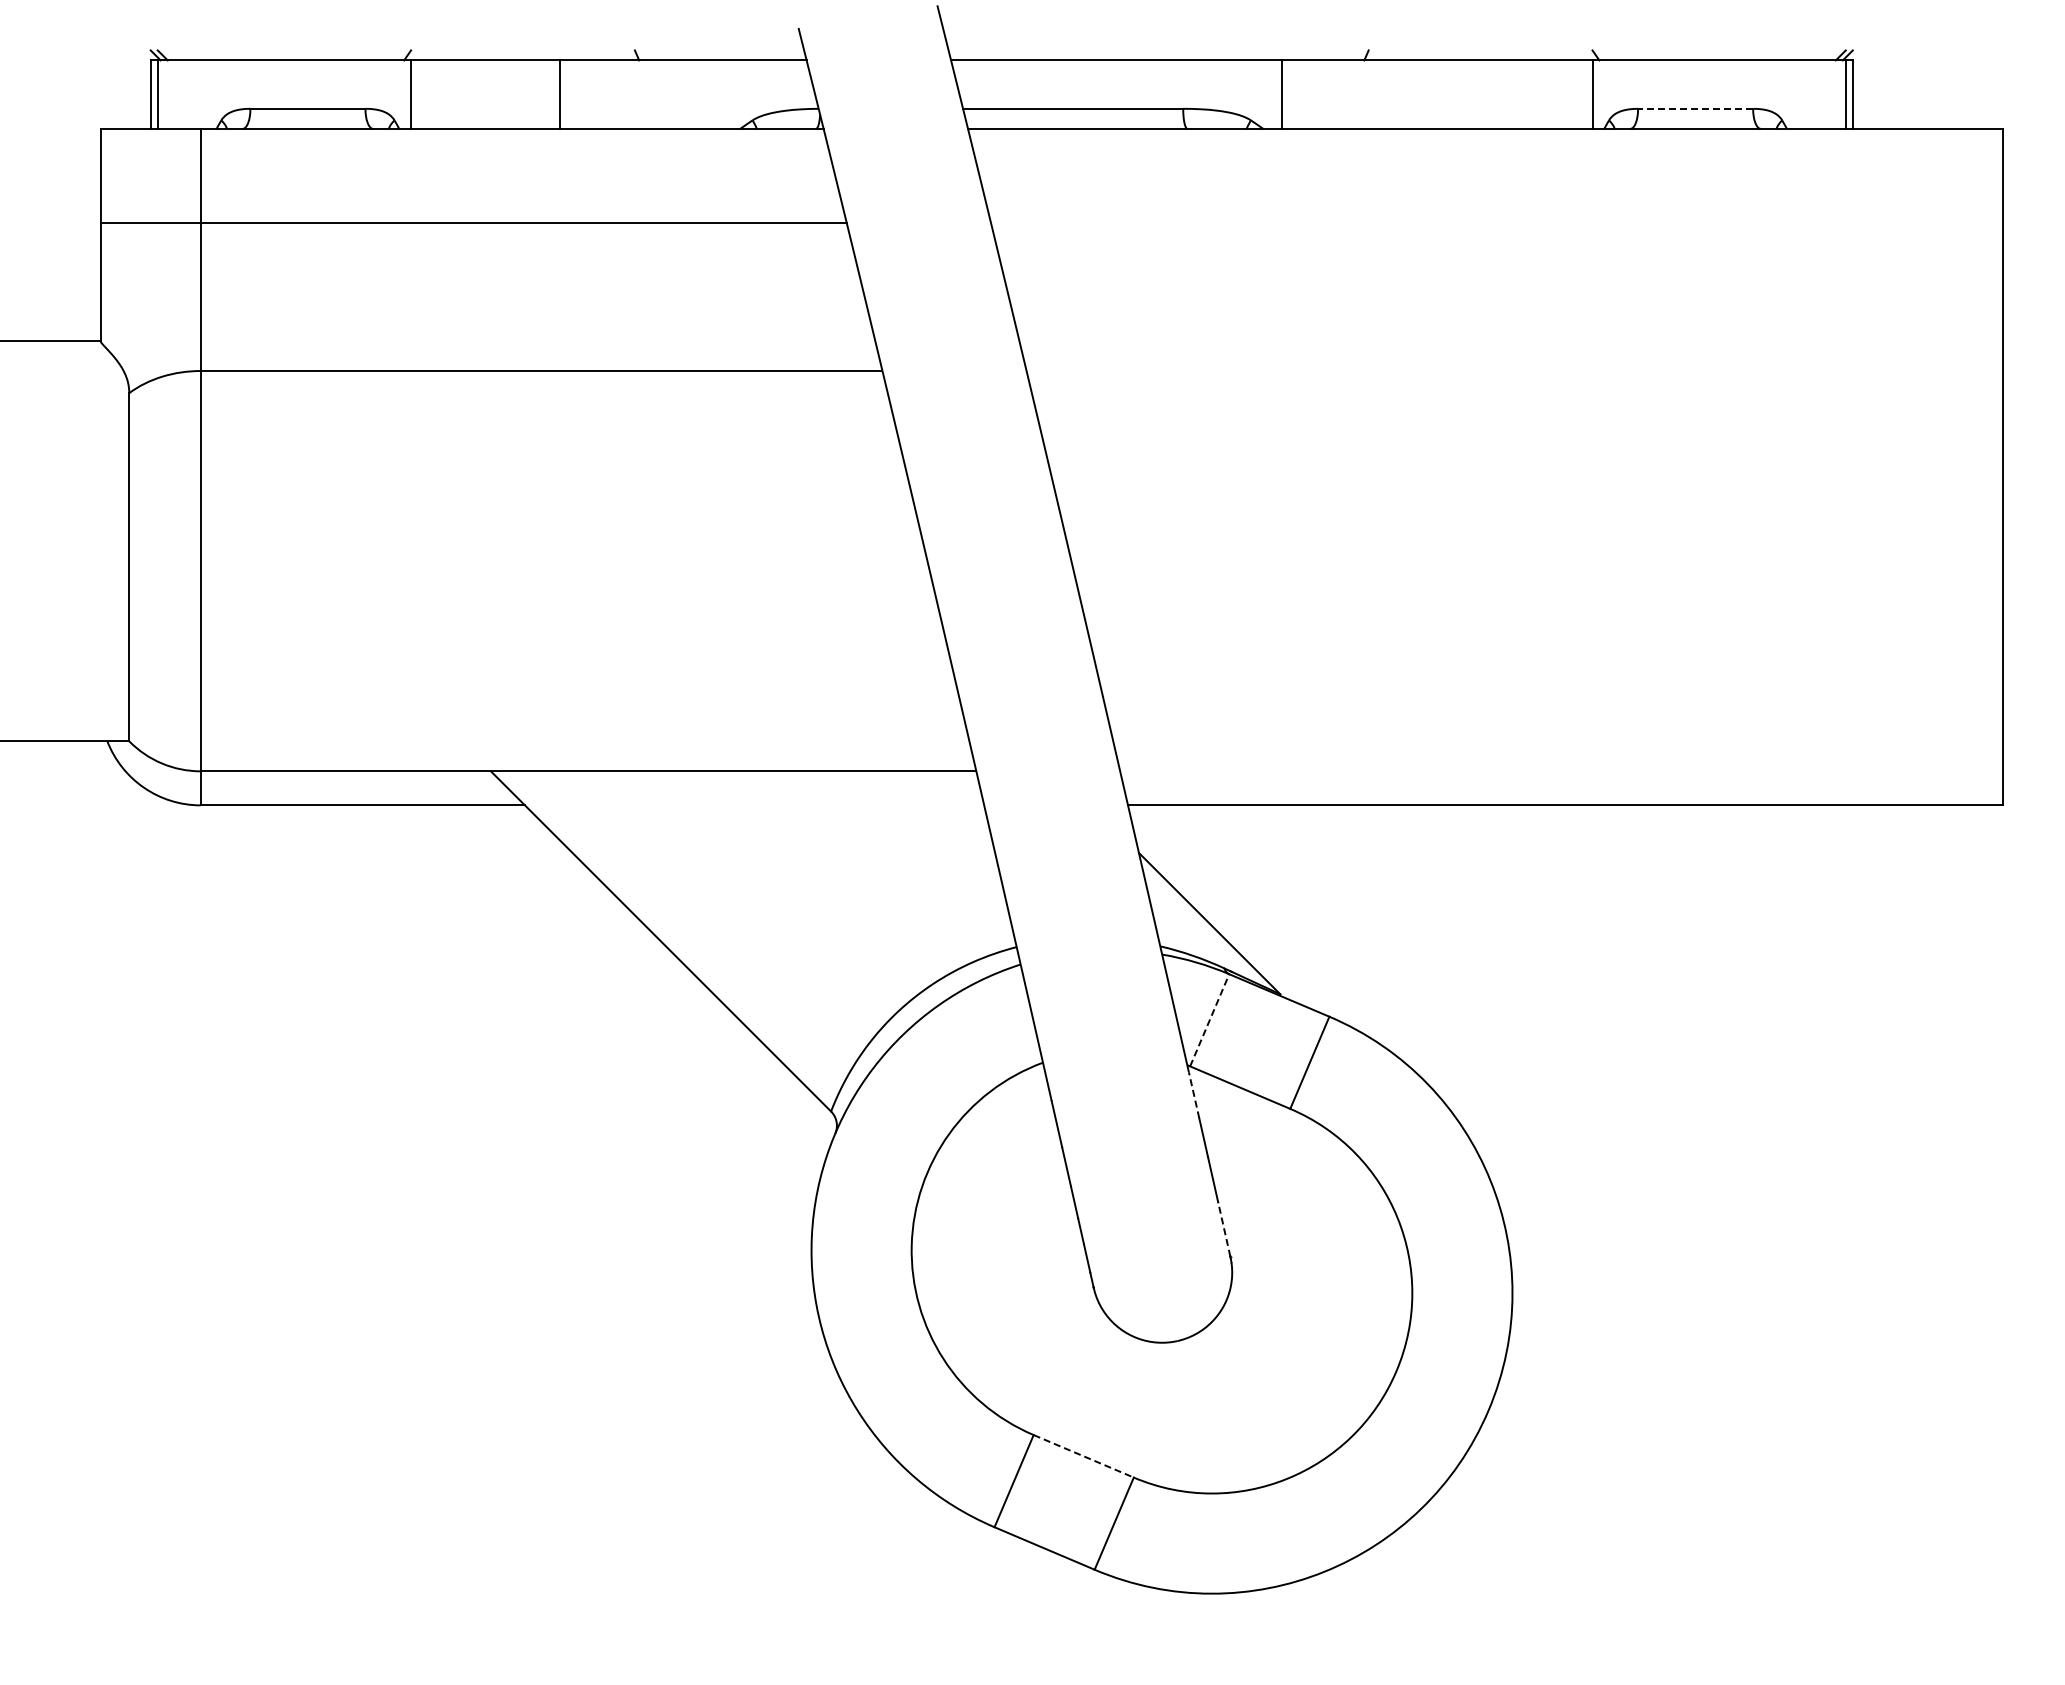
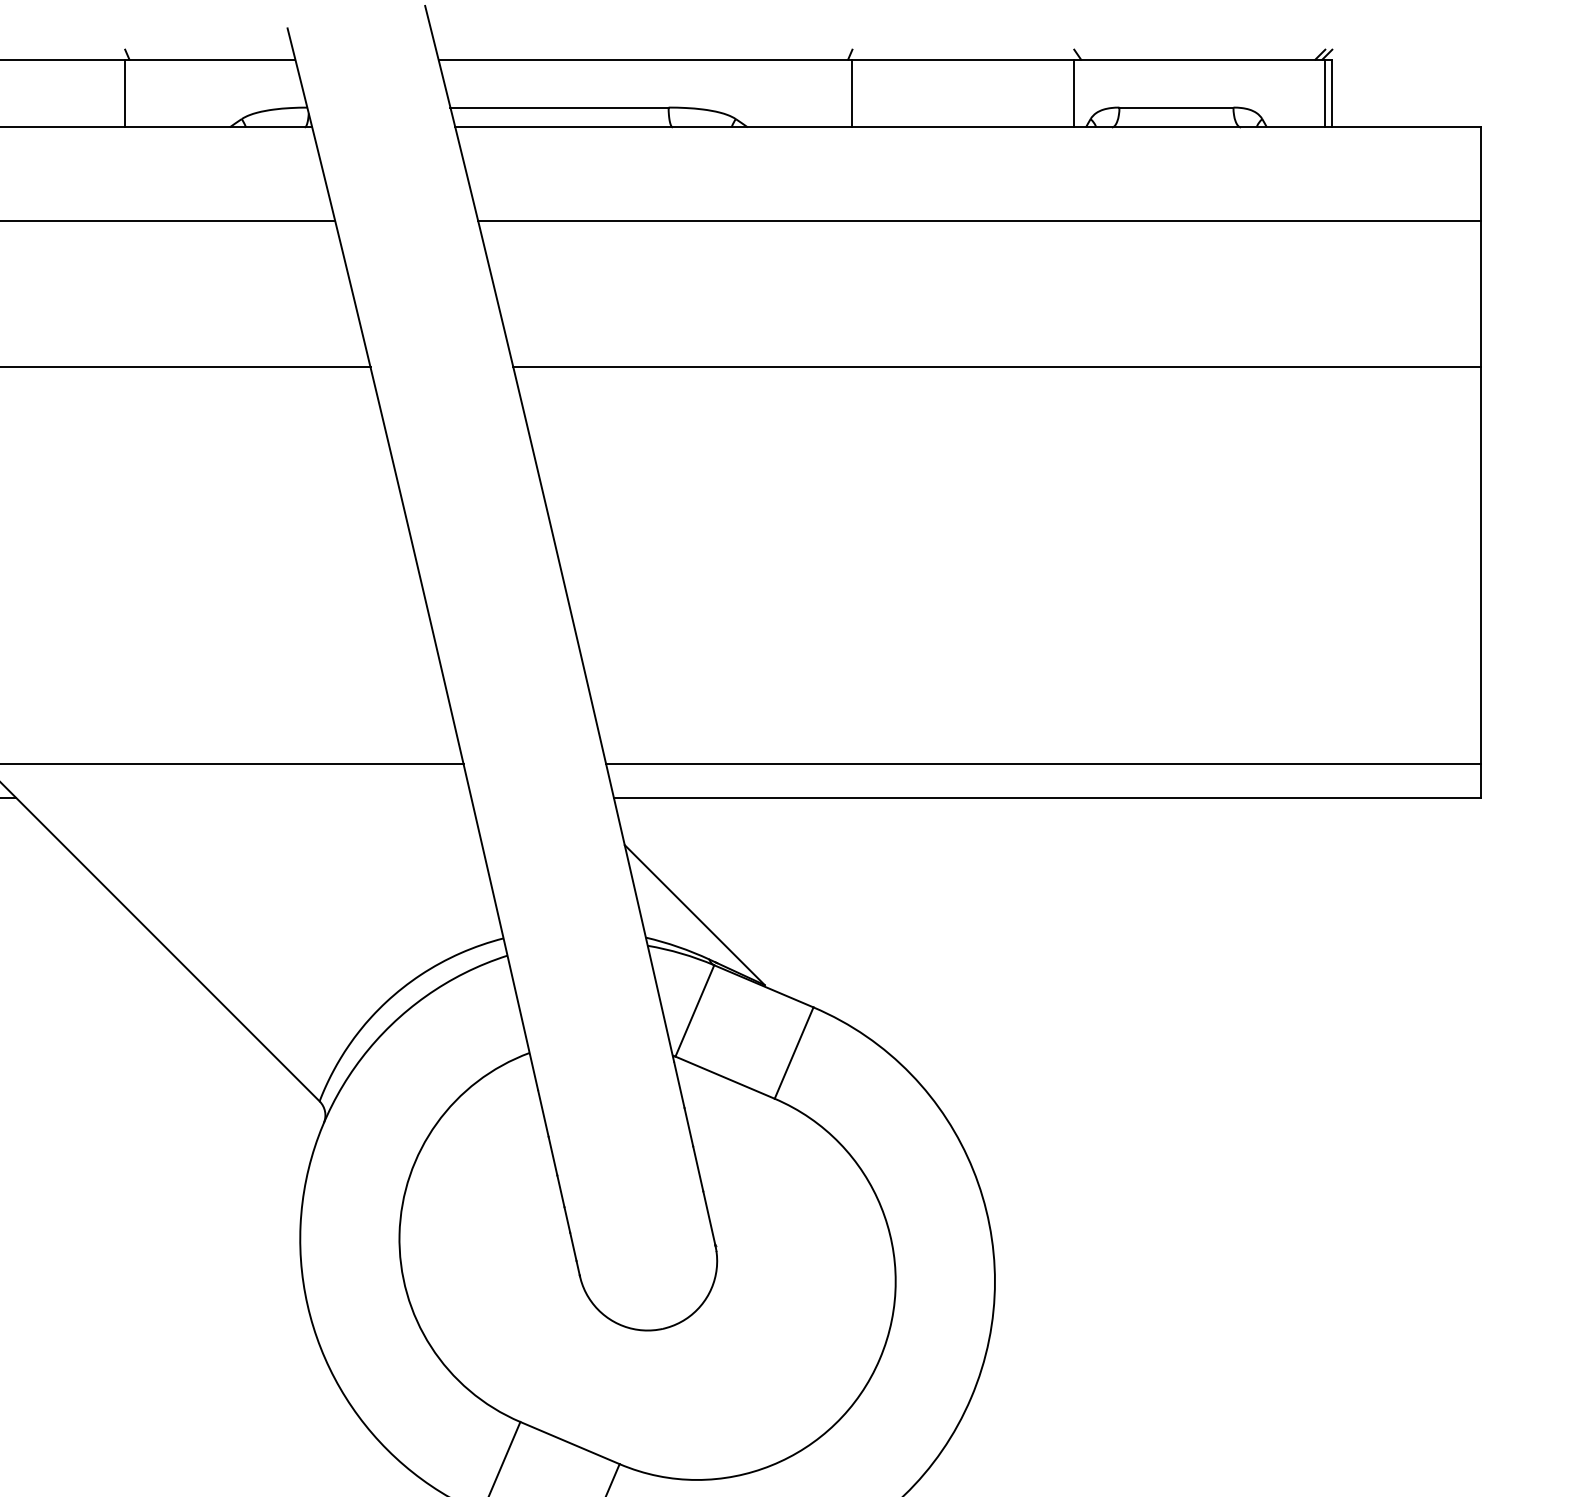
line: (559, 94) -> (124, 93), moved
line: (1281, 94) -> (852, 93), moved
line: (1695, 108) -> (1176, 107), dashed -> solid
line: (1497, 223) -> (980, 221), added
line: (1514, 371) -> (996, 367), added
line: (1561, 771) -> (1043, 764), added
line: (1209, 1019) -> (694, 1010), dashed -> solid
line: (1194, 1095) -> (679, 1085), dashed -> solid
line: (1224, 1229) -> (709, 1218), dashed -> solid
line: (1084, 1456) -> (570, 1443), dashed -> solid

